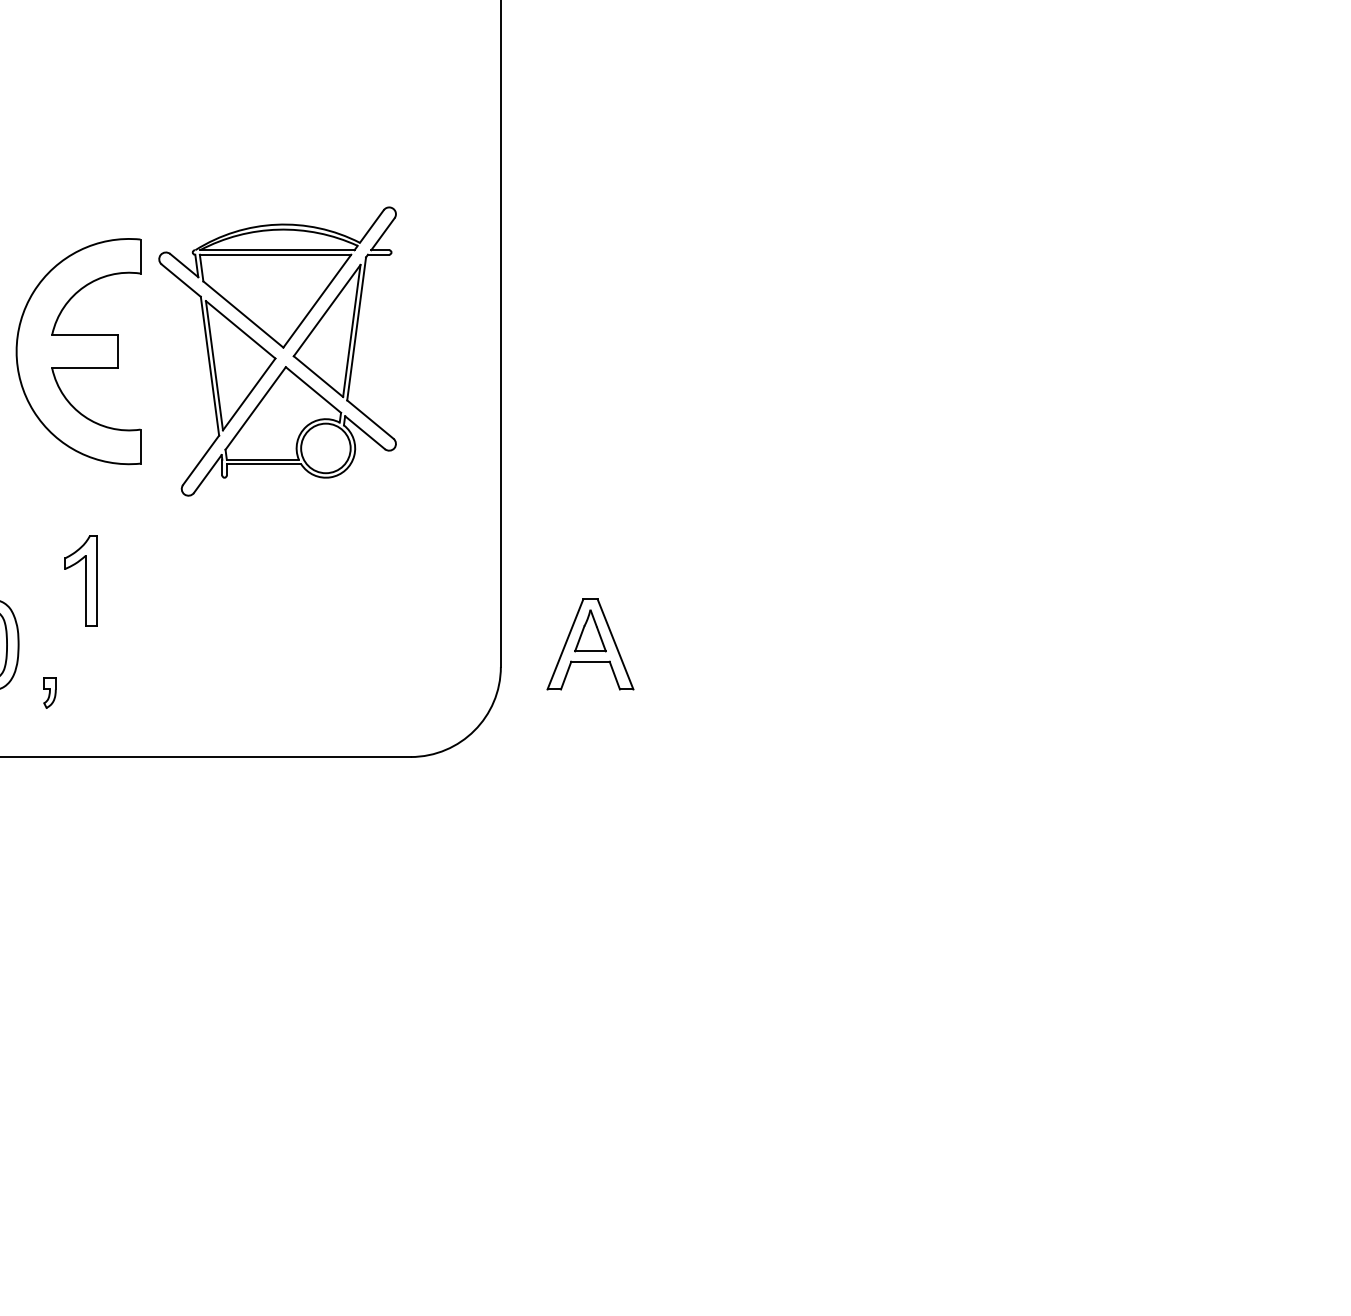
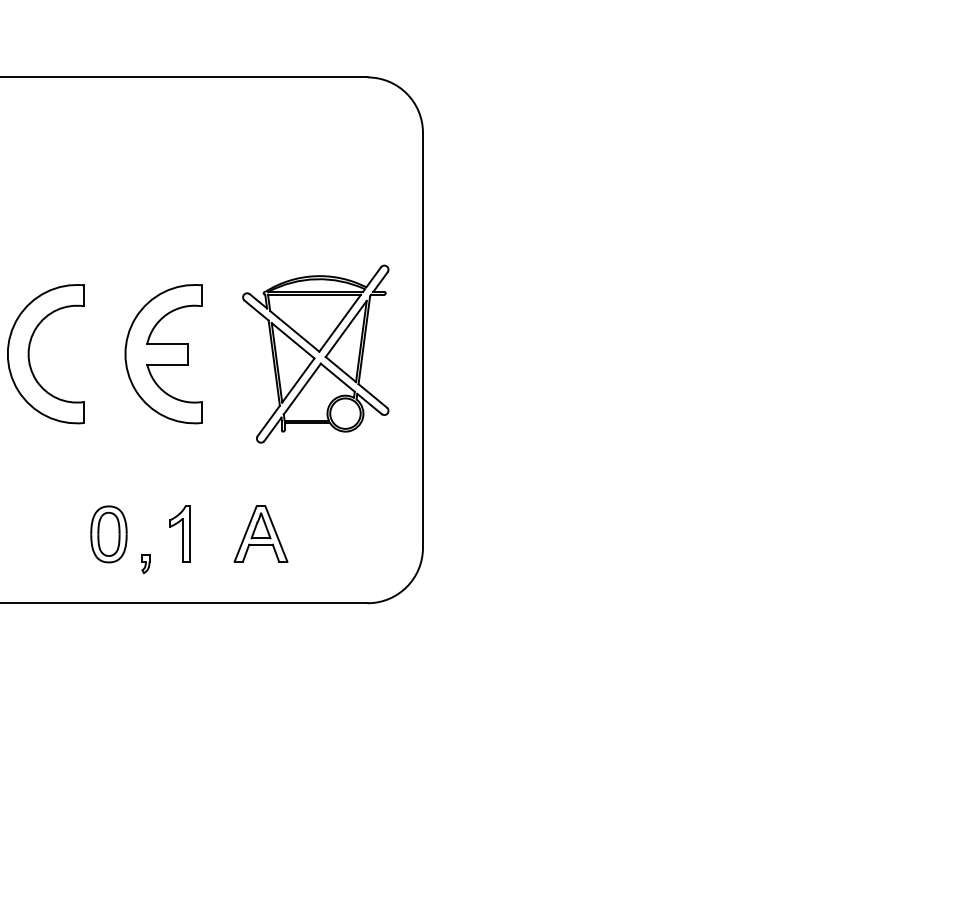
part: (277, 350) -> (315, 353), moved
part: (80, 580) -> (179, 533), moved
part: (589, 643) -> (260, 533), moved

